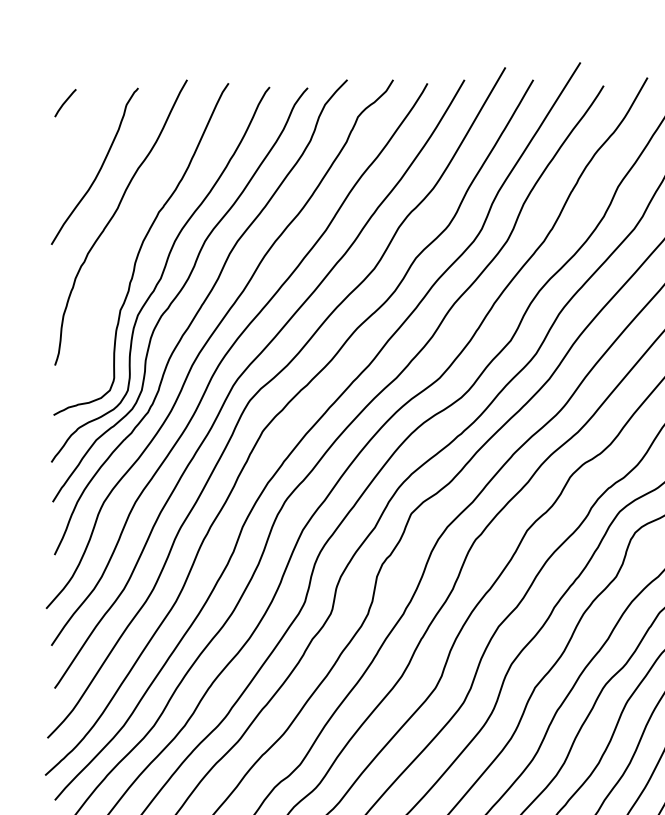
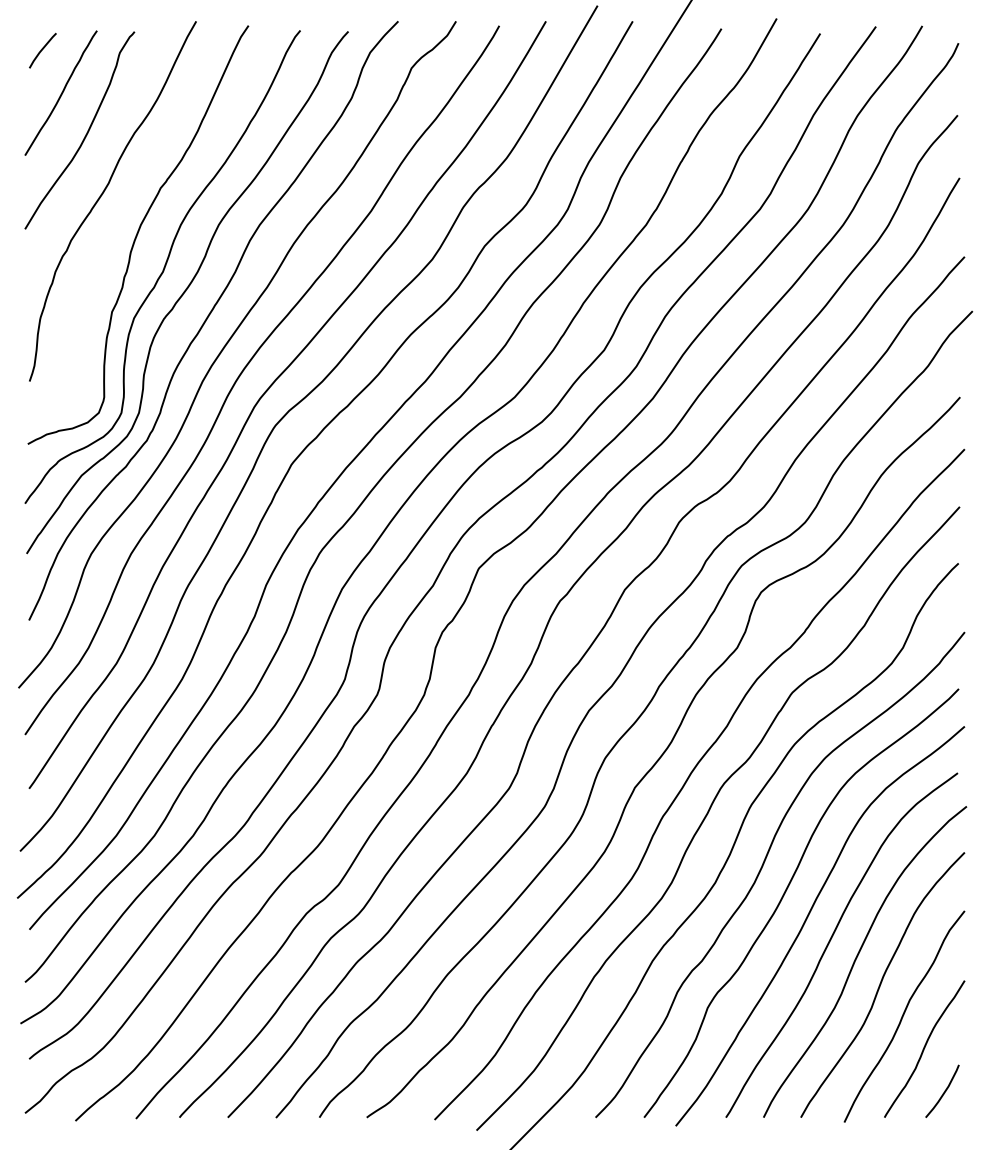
curve: (80, 136) -> (61, 92), added

